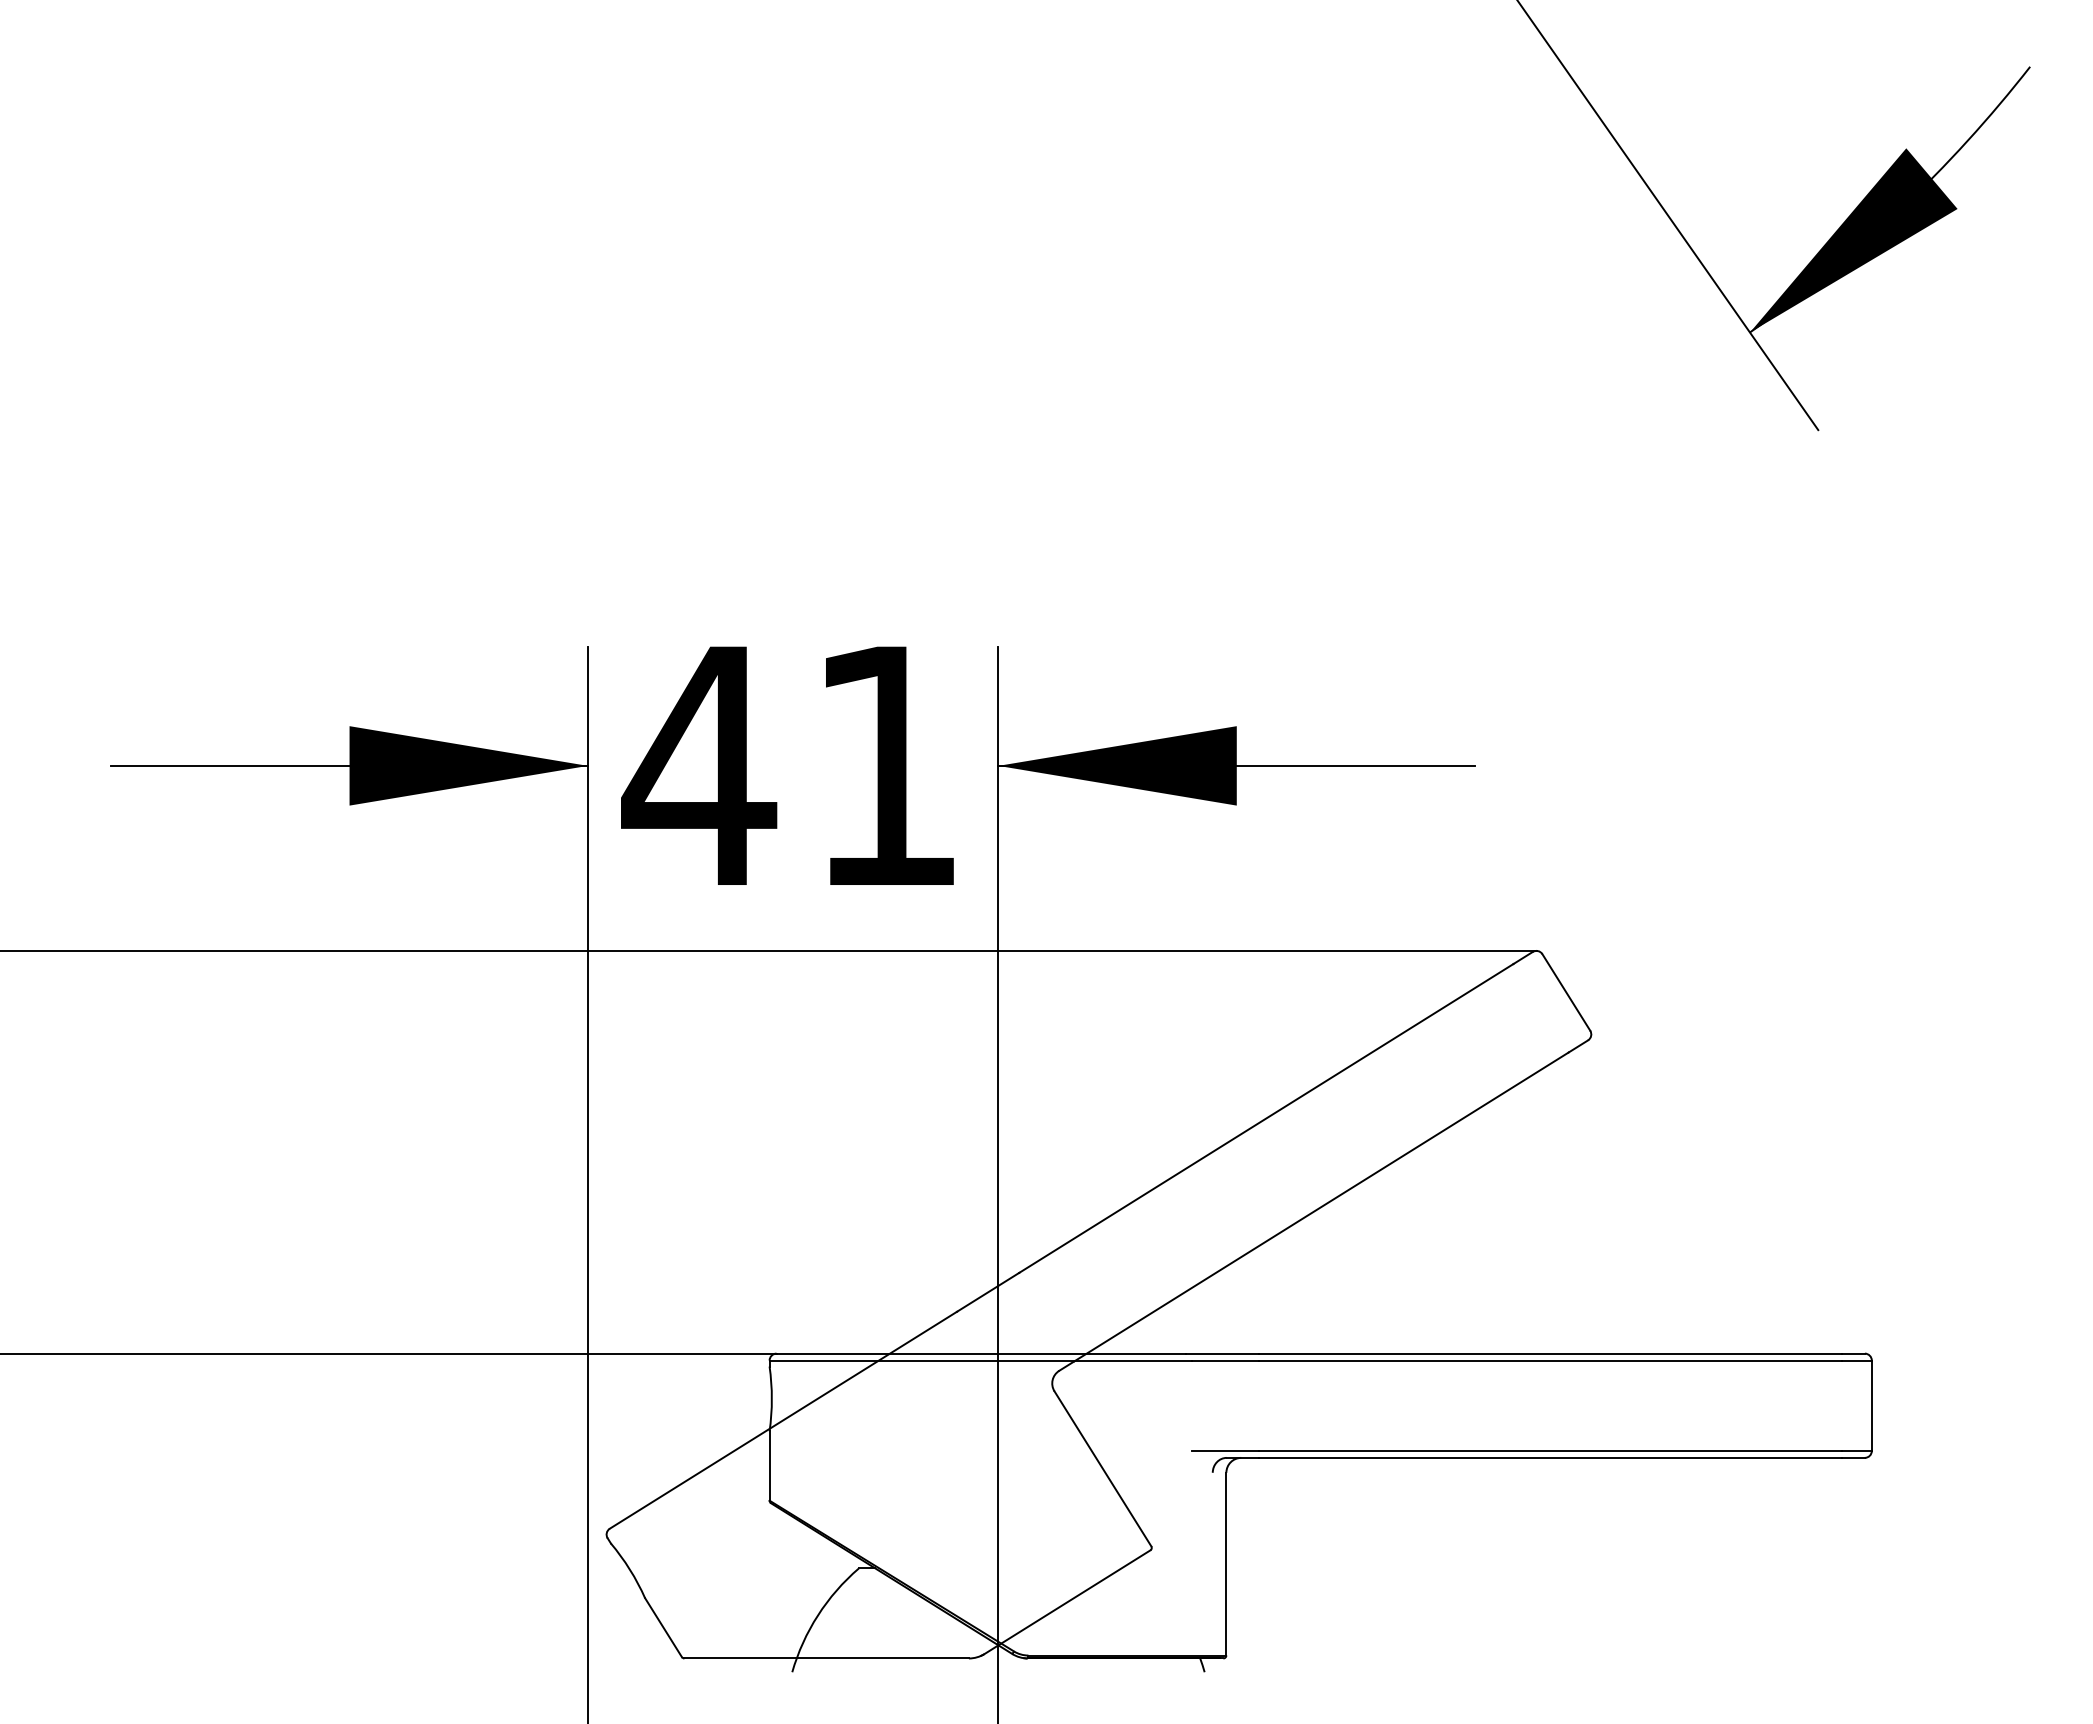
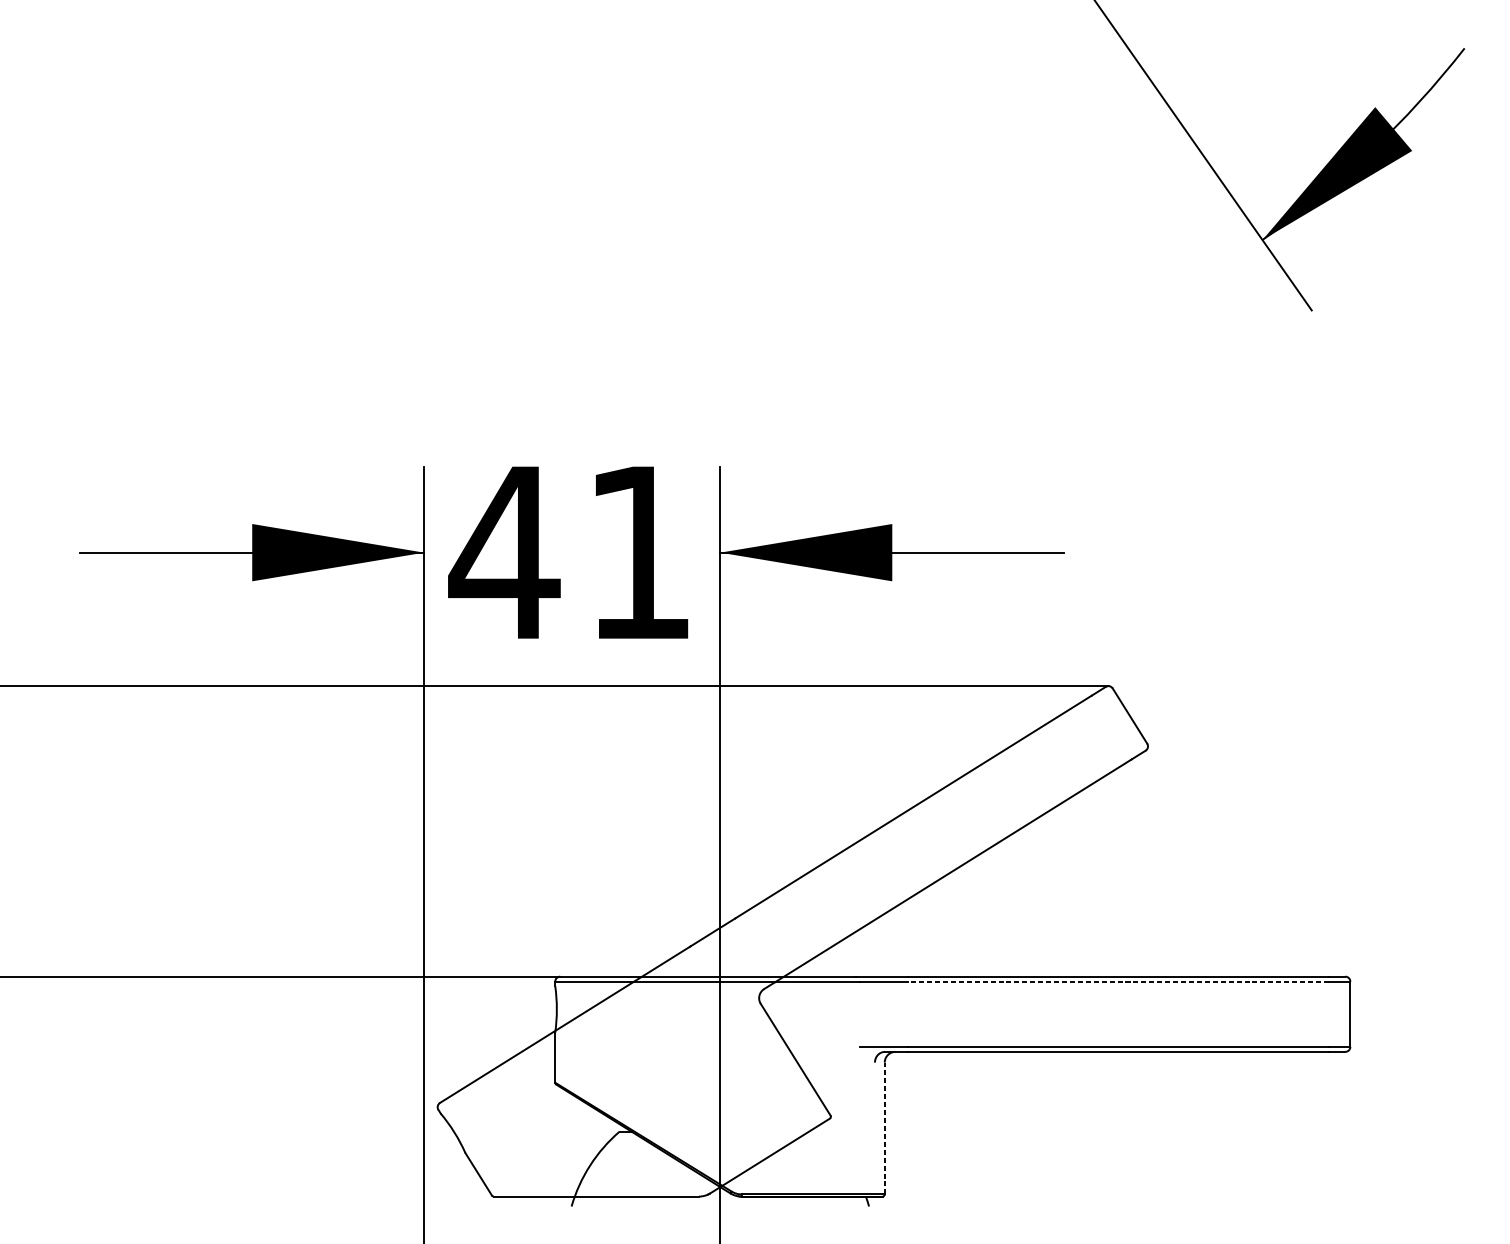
line: (1550, 1360) -> (1118, 981), solid -> dashed
line: (1226, 1563) -> (884, 1128), solid -> dashed

